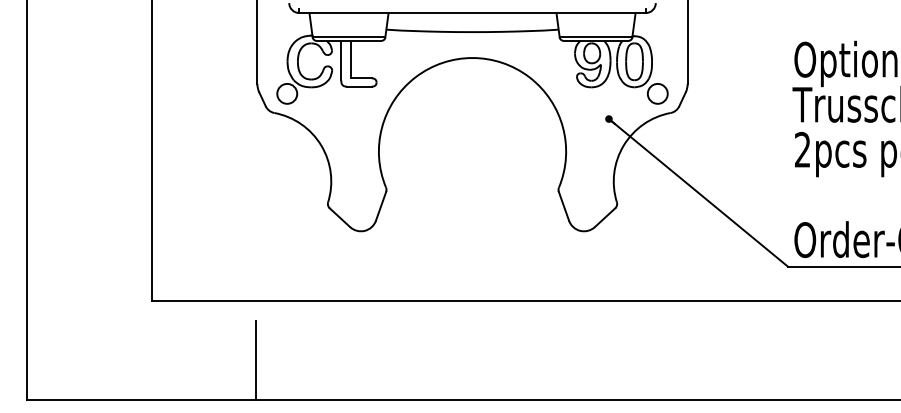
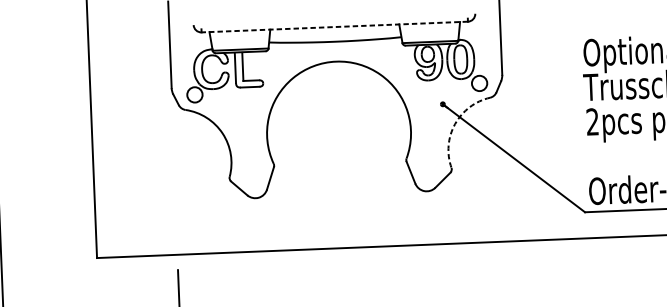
line: (472, 13) -> (334, 27), solid -> dashed
arc: (623, 145) -> (454, 124), solid -> dashed

